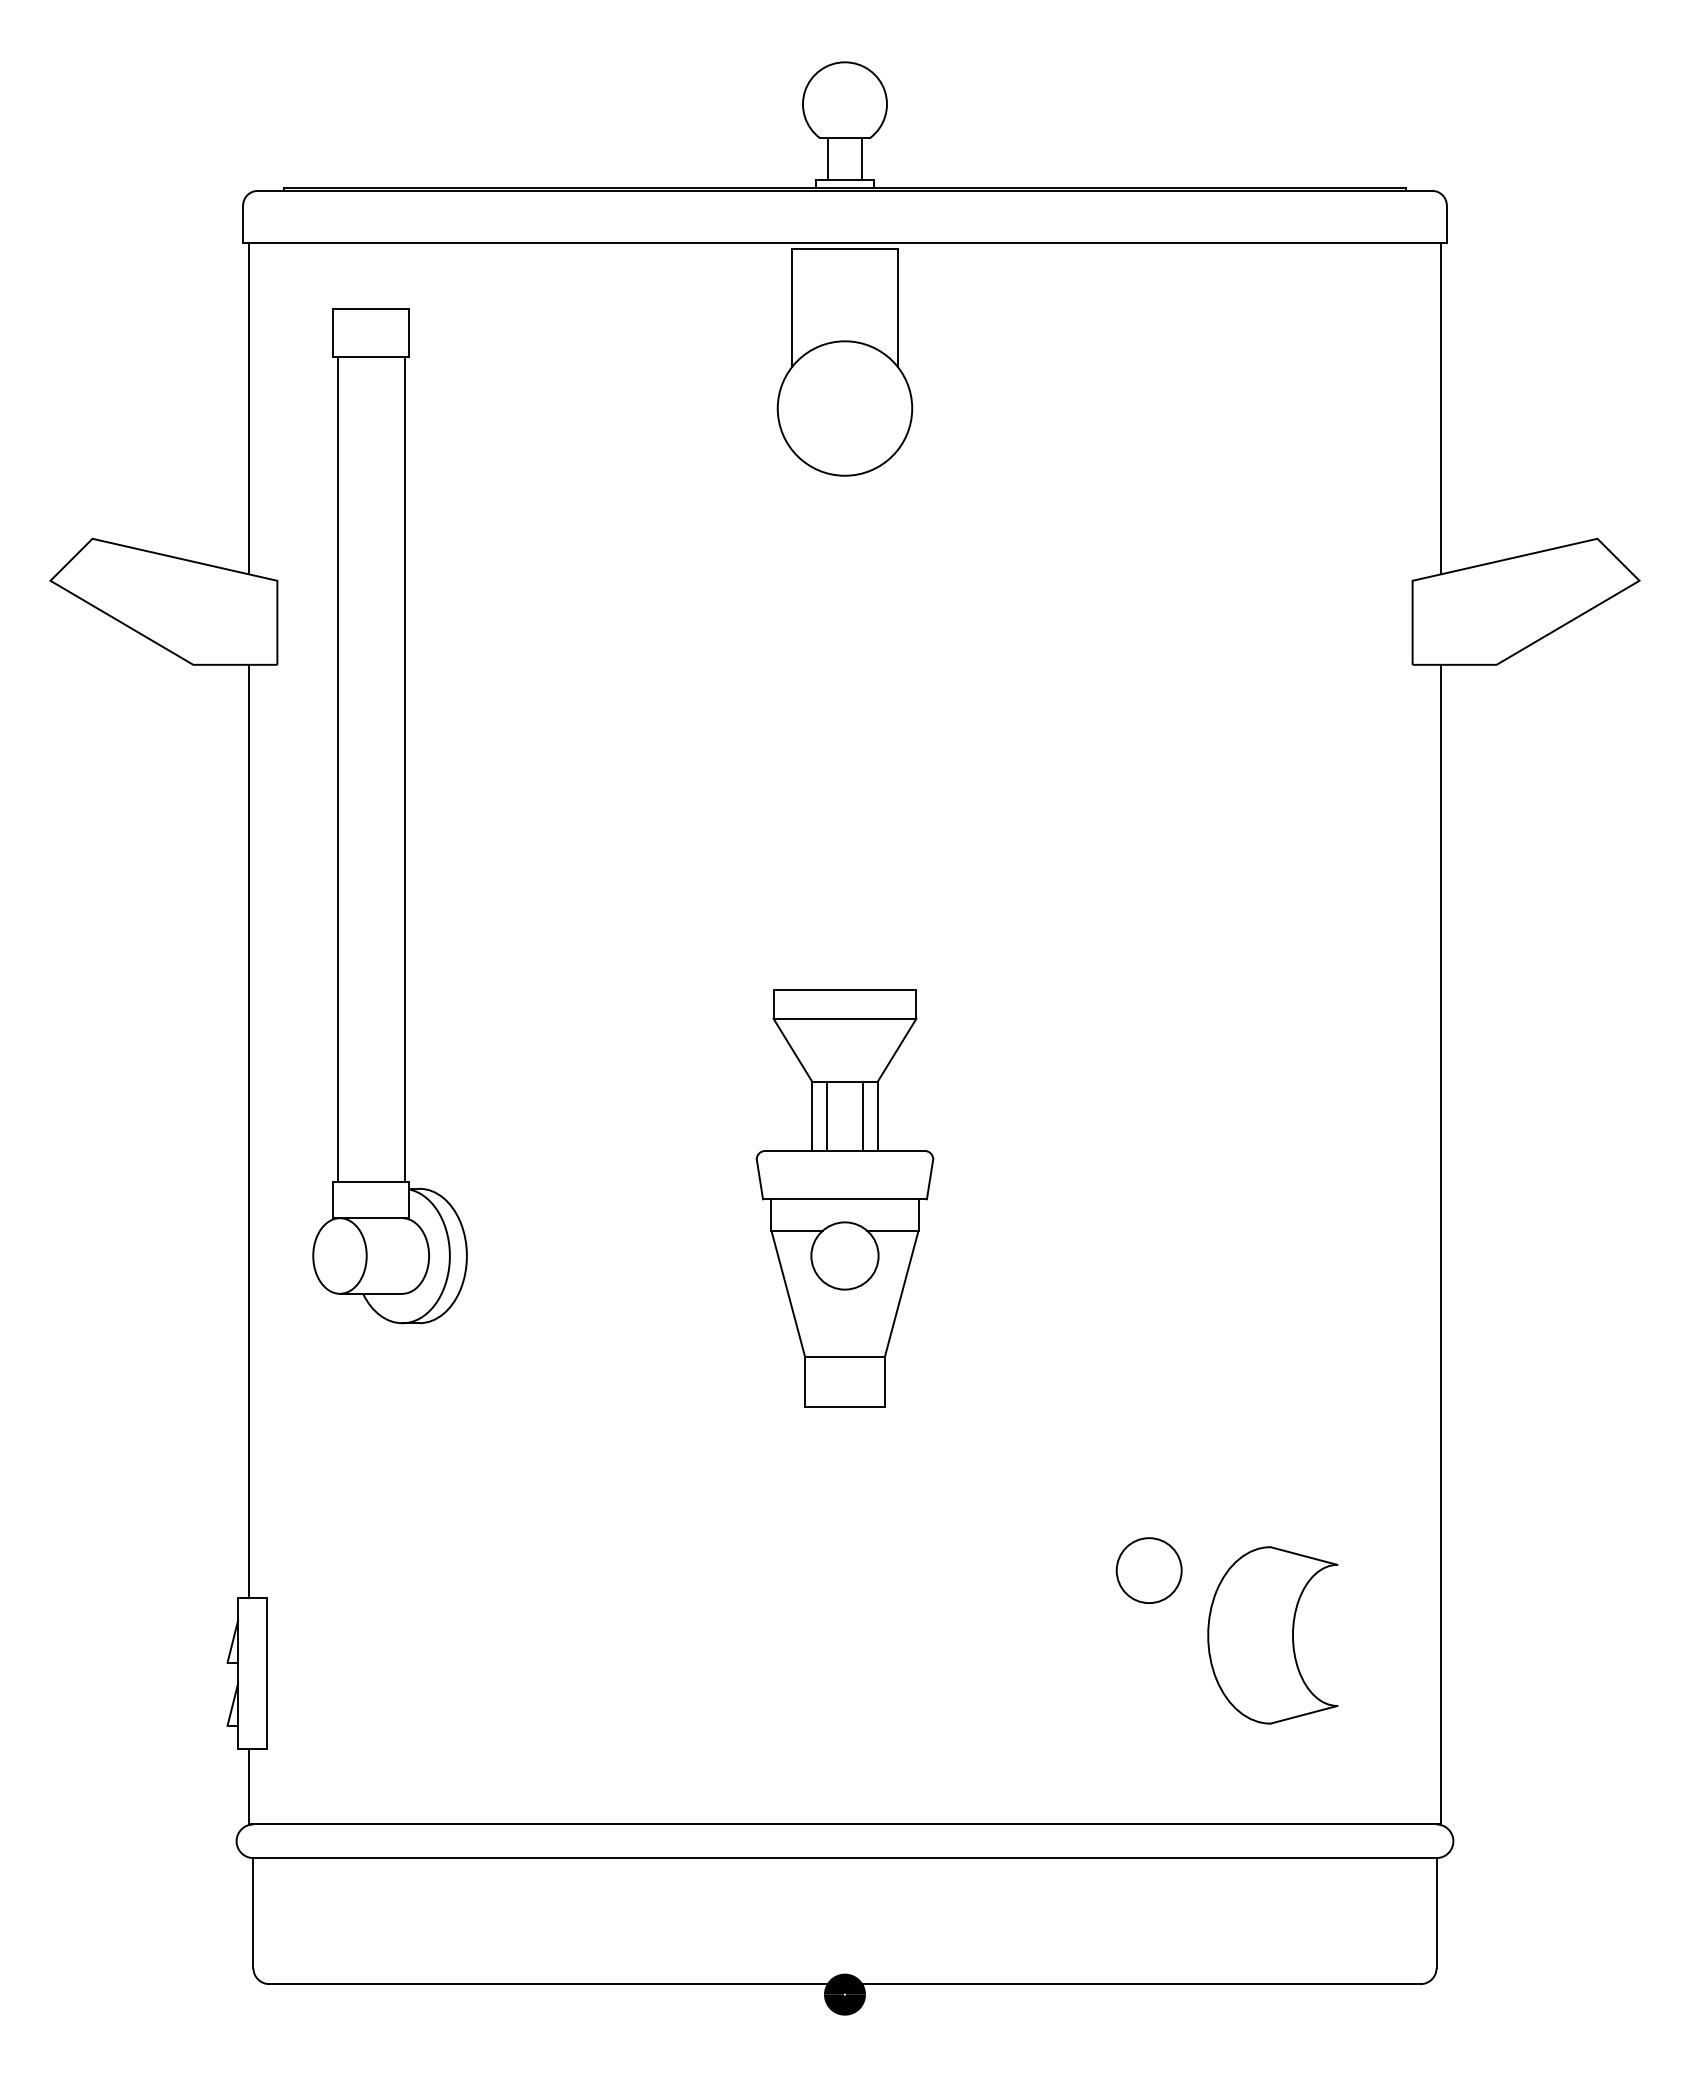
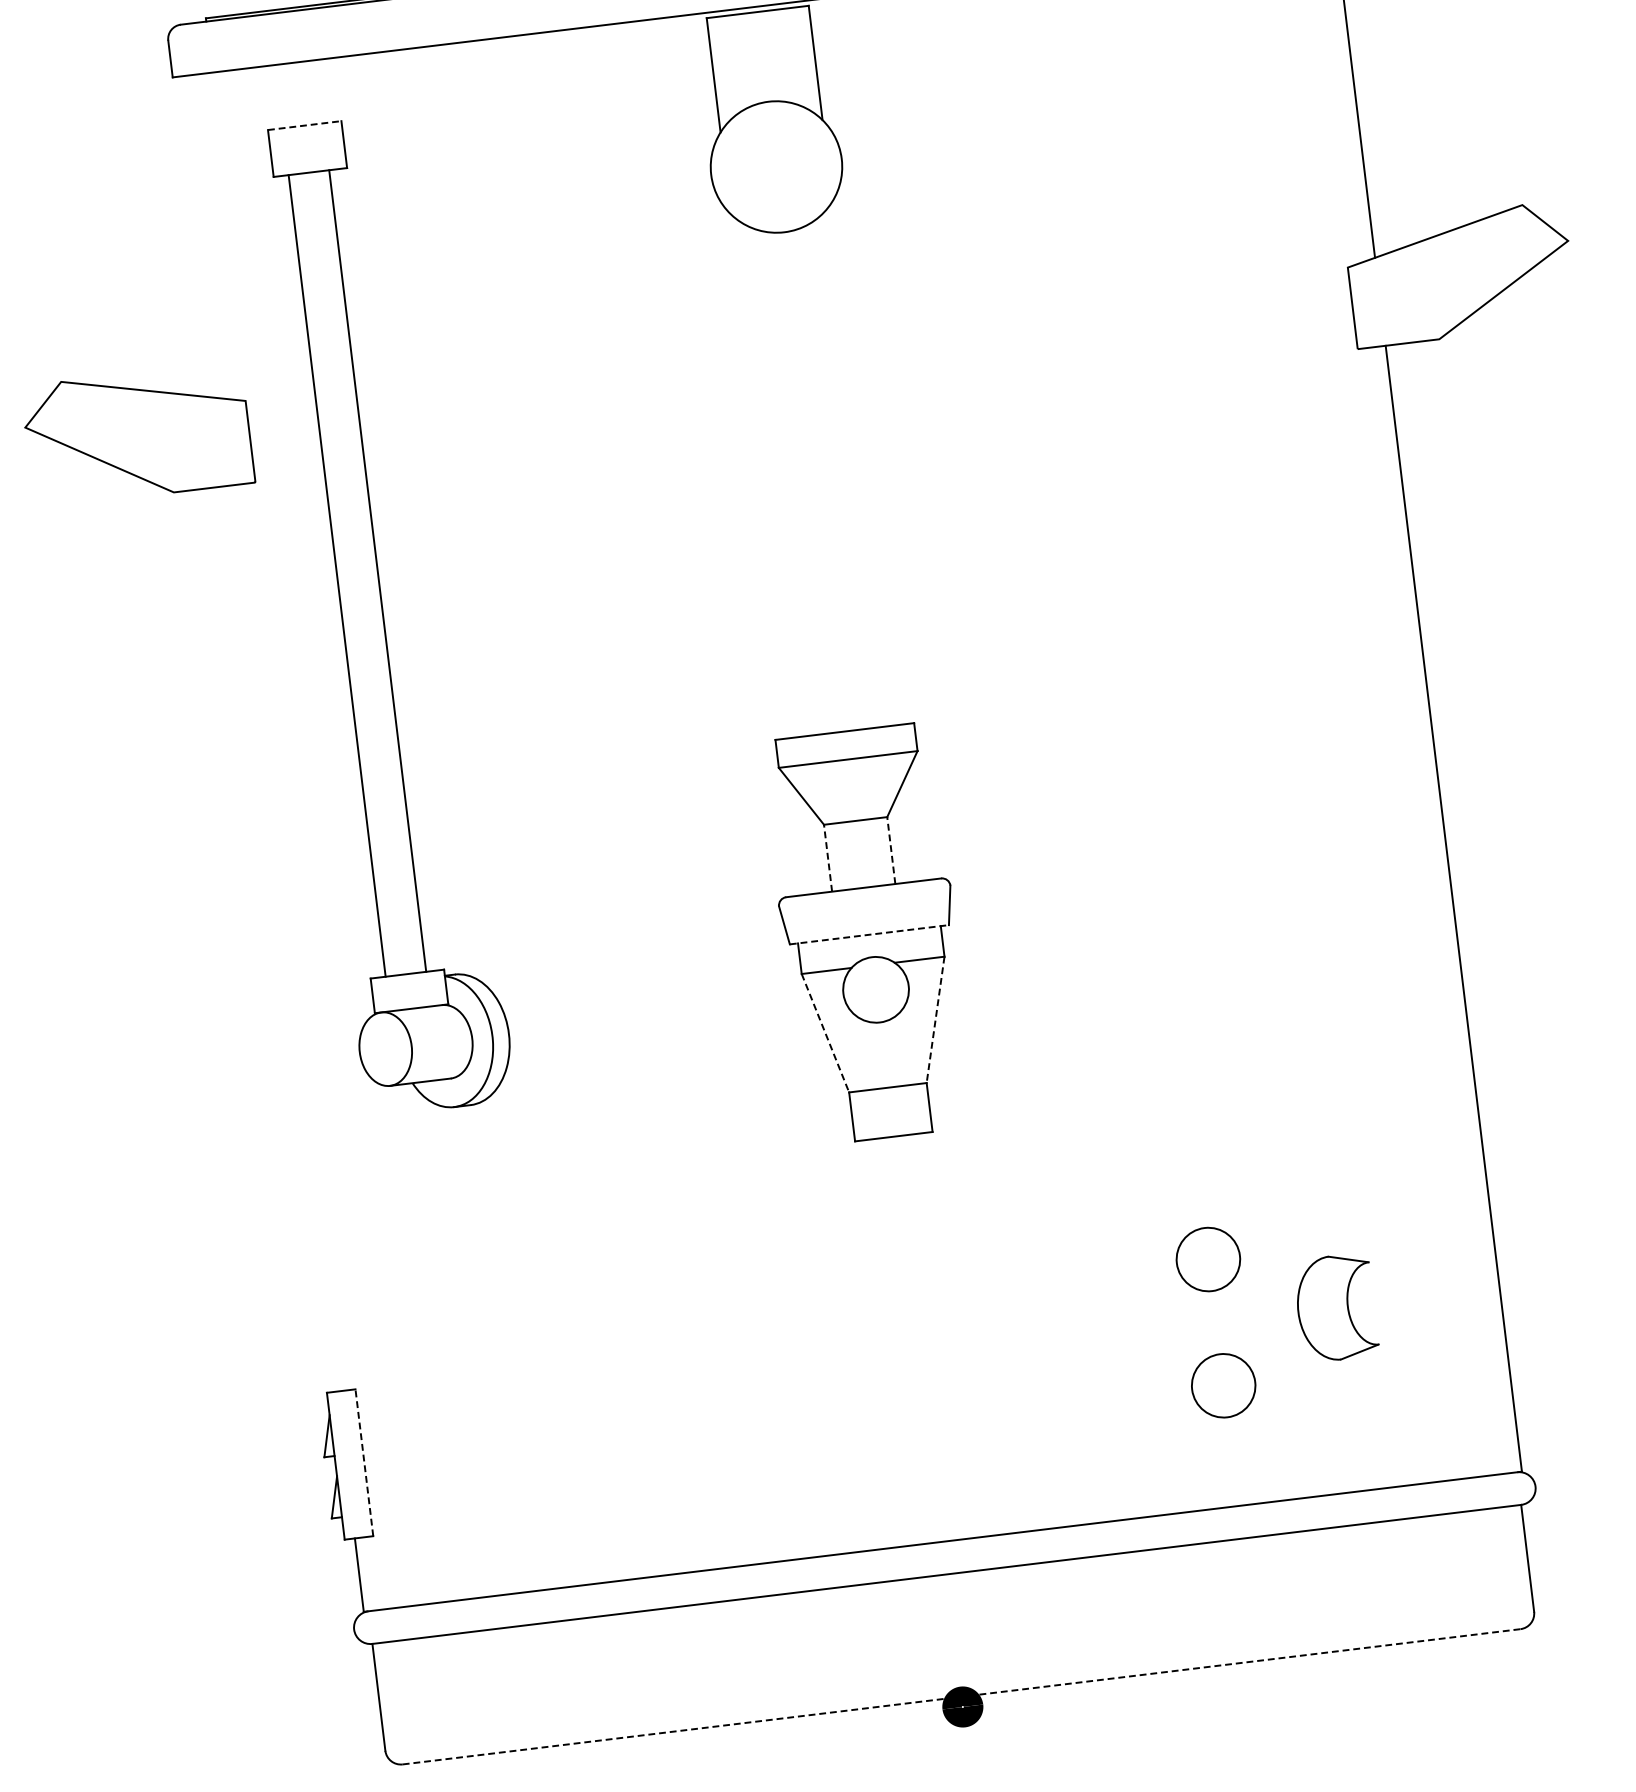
line: (371, 308) -> (305, 125), solid -> dashed
line: (248, 408) -> (197, 237), removed
line: (337, 769) -> (377, 570), moved
line: (404, 769) -> (336, 575), moved
line: (812, 1116) -> (828, 858), solid -> dashed
line: (827, 1116) -> (842, 856), removed
line: (862, 1116) -> (876, 852), removed
line: (877, 1116) -> (891, 850), solid -> dashed
line: (248, 1130) -> (282, 938), removed
line: (845, 1199) -> (869, 934), solid -> dashed
line: (788, 1294) -> (825, 1033), solid -> dashed
line: (901, 1294) -> (935, 1020), solid -> dashed
part: (1272, 1635) -> (1335, 1308), size x0.6
line: (267, 1673) -> (364, 1463), solid -> dashed
circle: (1148, 1700) -> (1222, 1385), added
line: (844, 1984) -> (961, 1697), solid -> dashed

